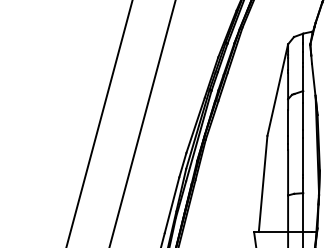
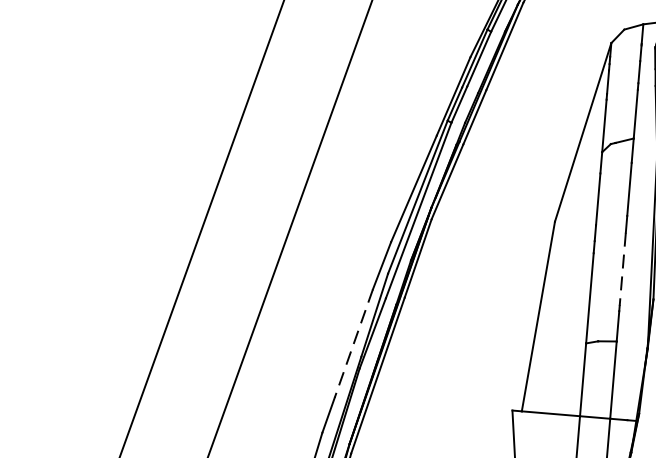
line: (303, 157) -> (623, 270), solid -> dashed
line: (172, 205) -> (354, 344), solid -> dashed

